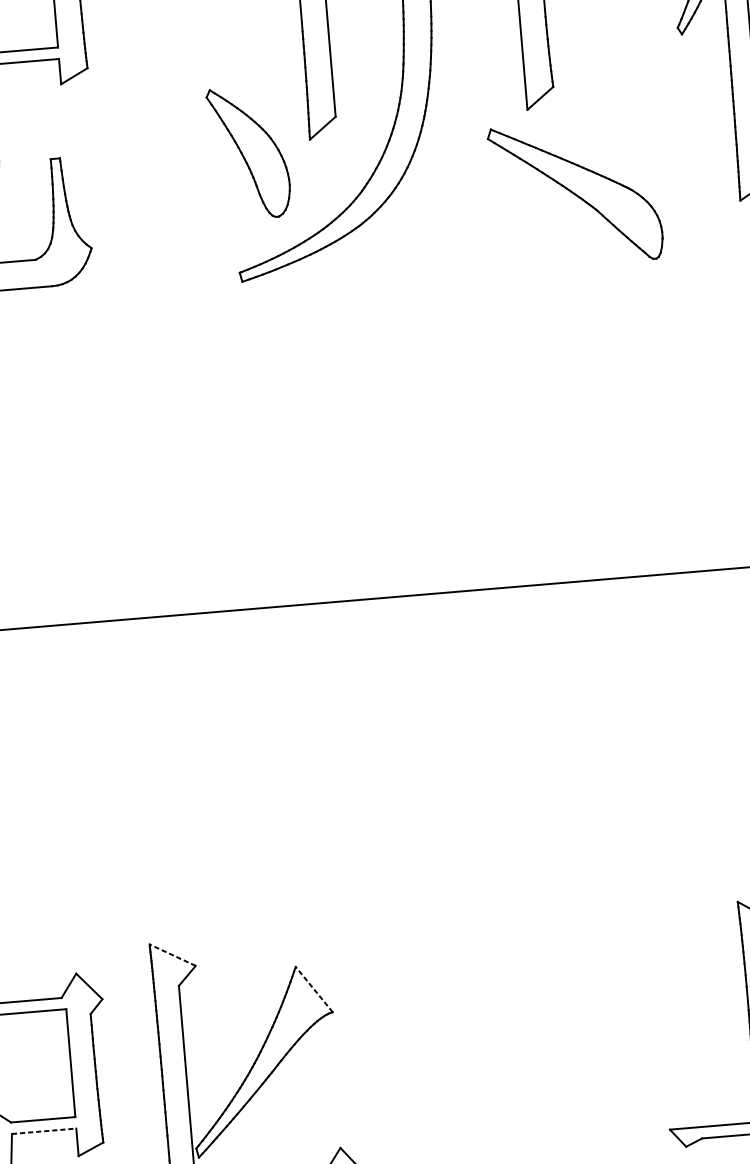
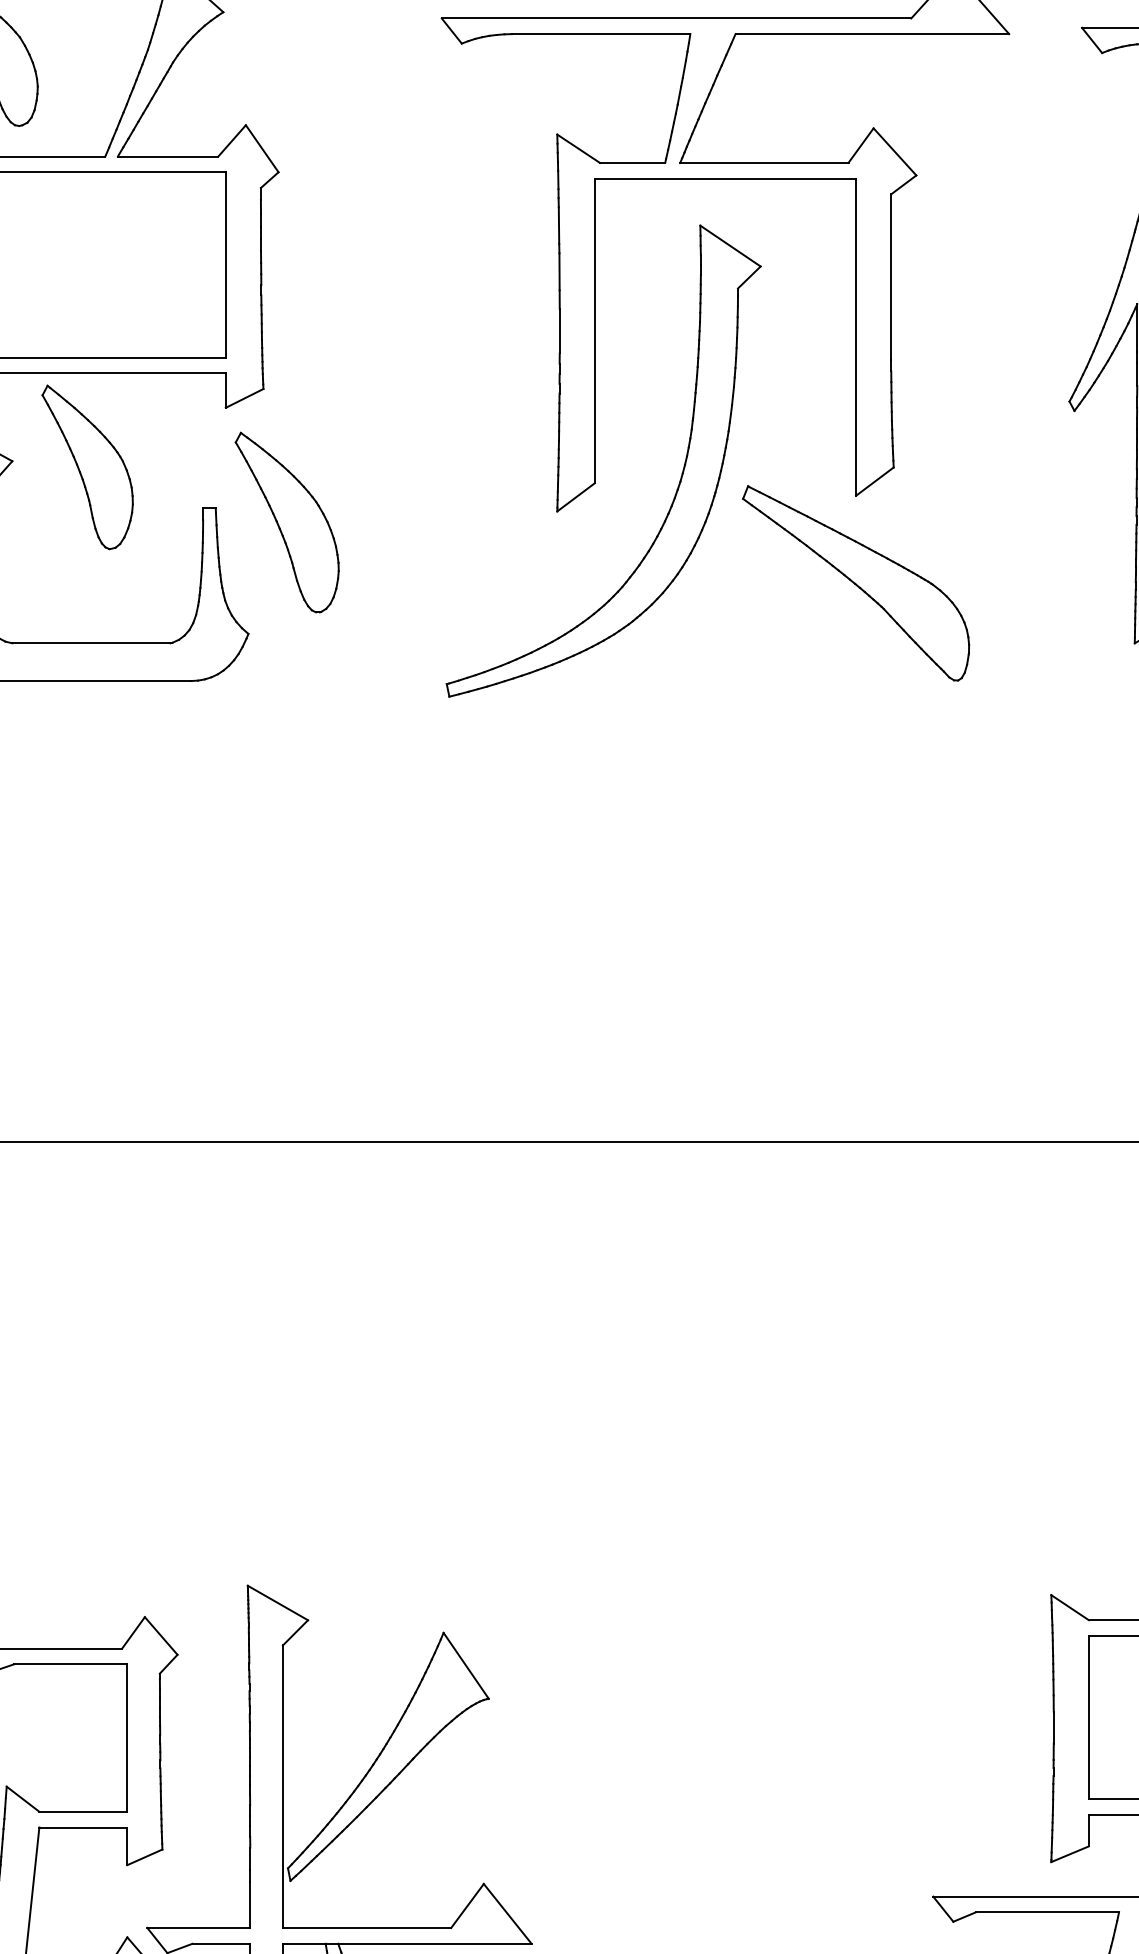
part: (248, 152) -> (286, 522), moved
part: (576, 193) -> (856, 583), moved
line: (172, 955) -> (277, 1603), dashed -> solid
line: (314, 989) -> (466, 1665), dashed -> solid
line: (44, 1131) -> (83, 1827), dashed -> solid

